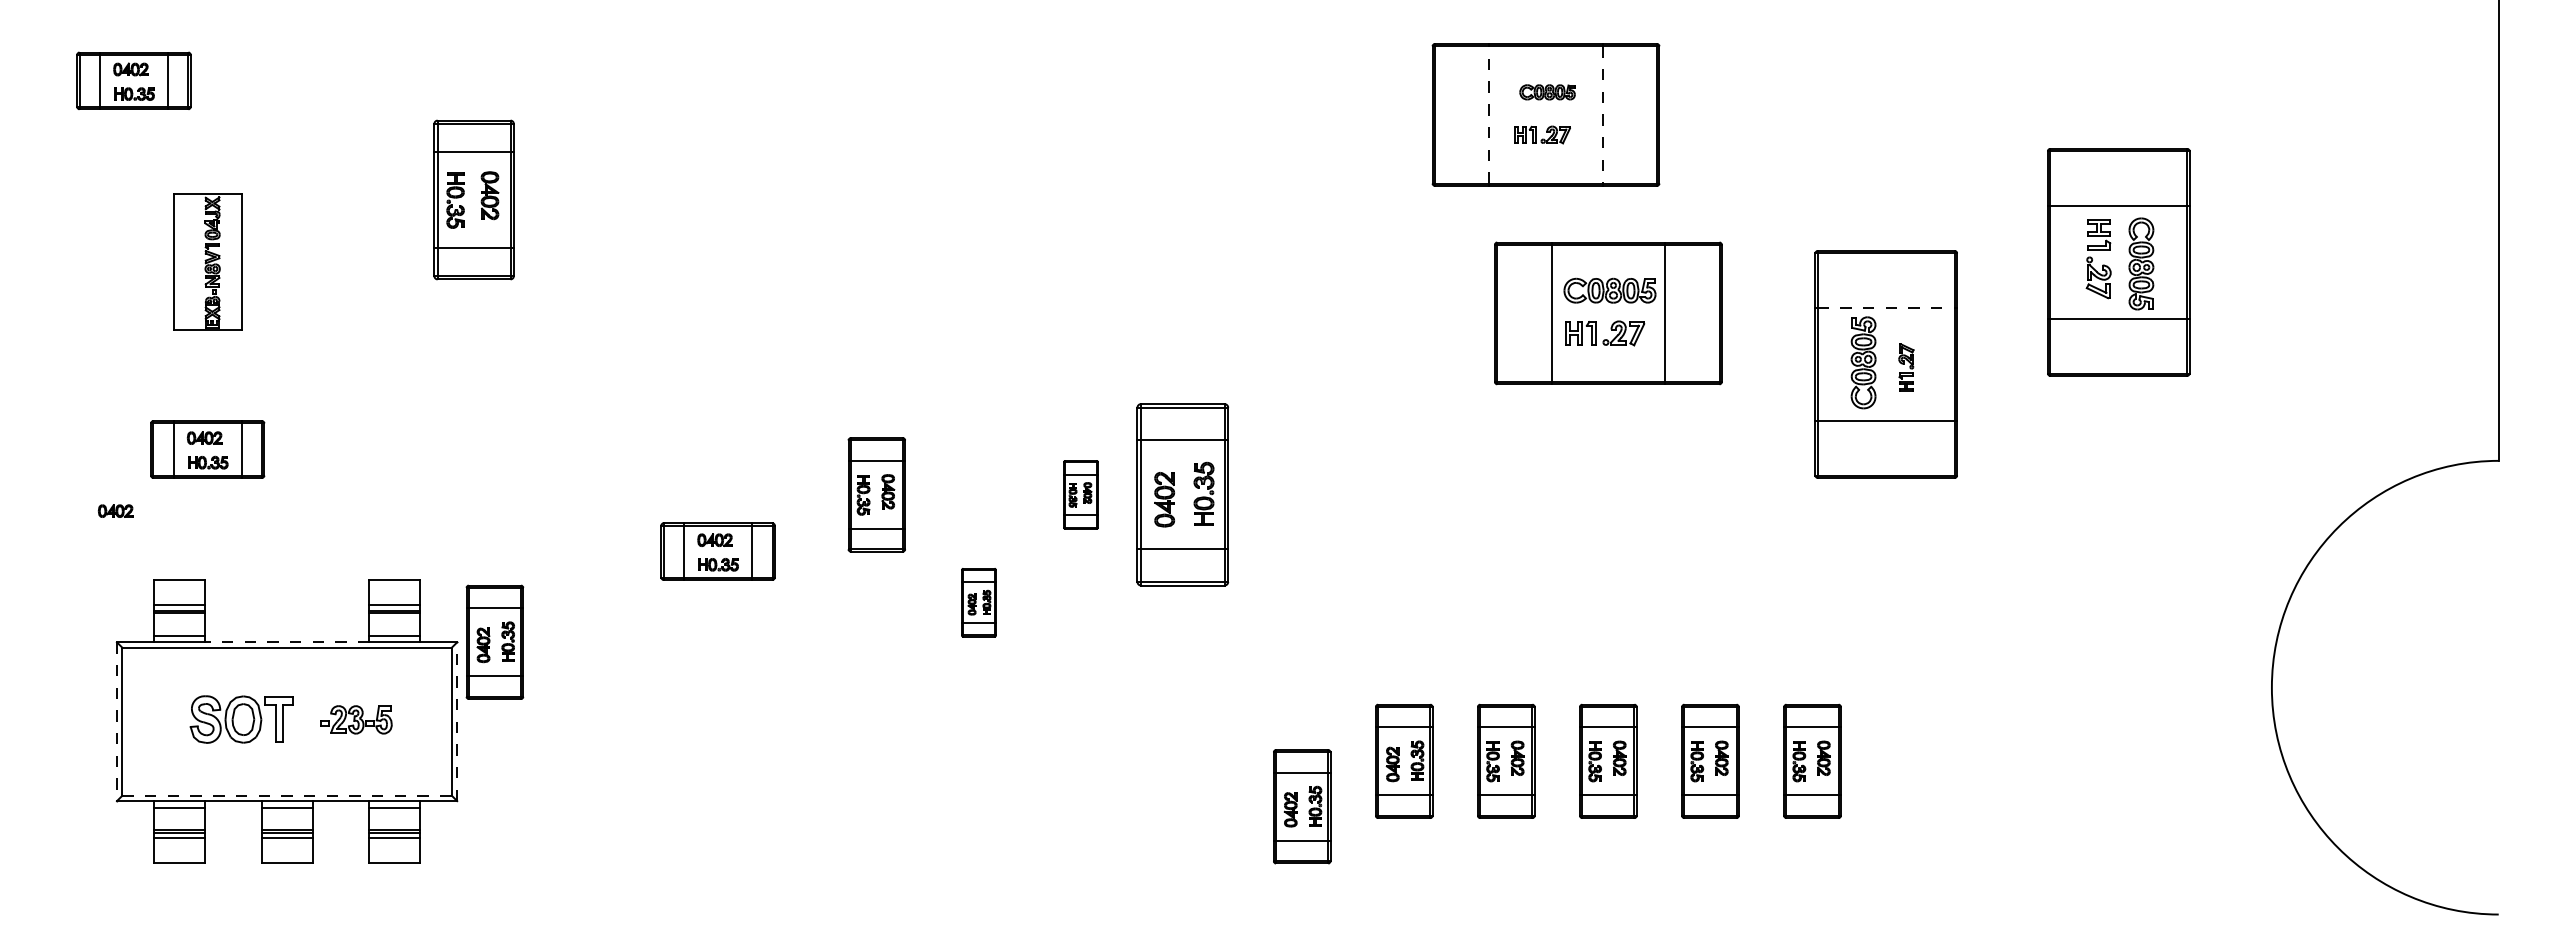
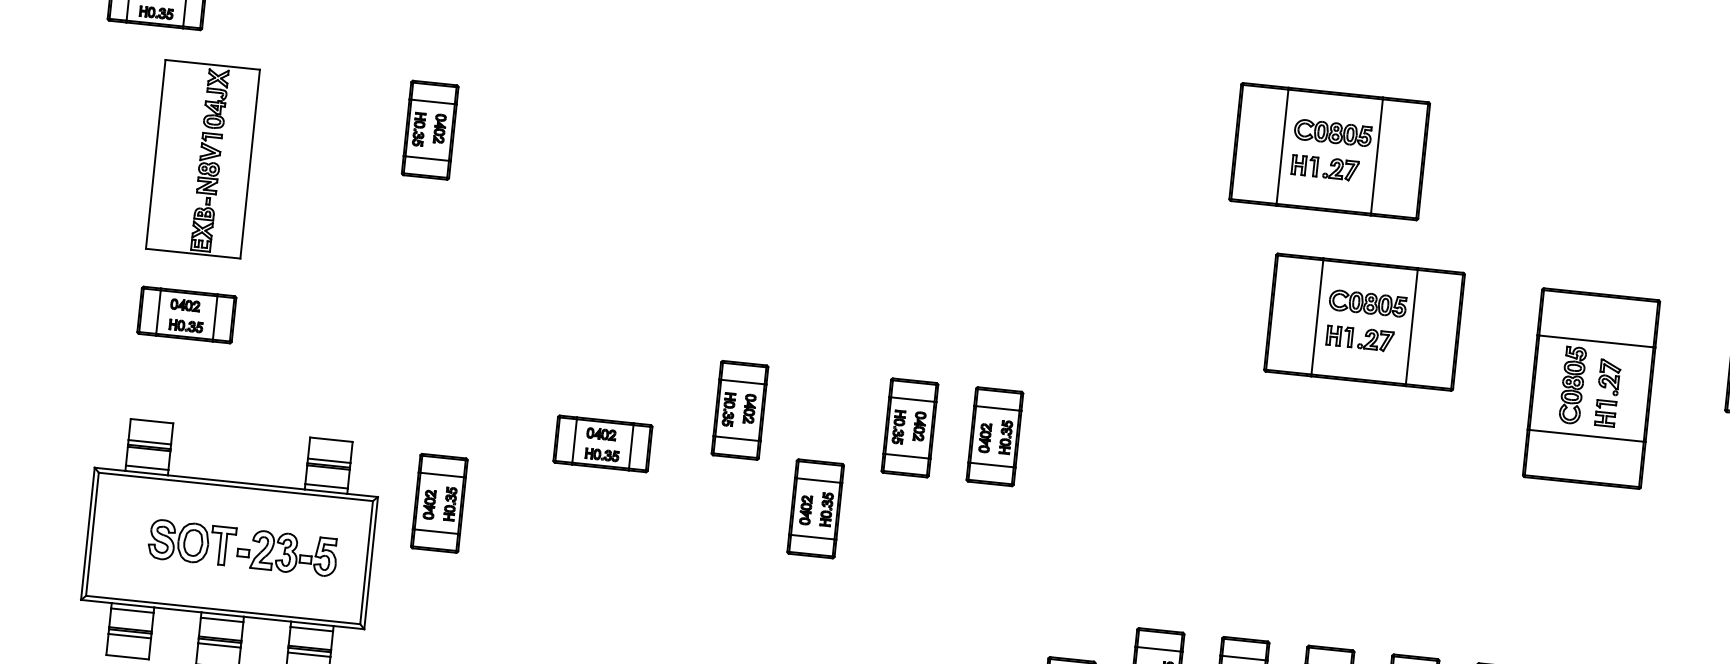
part: (1547, 92) -> (1332, 133), size x1.67
line: (1489, 114) -> (1282, 146), dashed -> solid
line: (1602, 114) -> (1376, 156), dashed -> solid
part: (1542, 134) -> (1325, 167), size x1.43
part: (474, 199) -> (430, 129), size x0.71
part: (207, 262) -> (202, 159), size x1.67
line: (1886, 307) -> (1596, 341), dashed -> solid
part: (1906, 367) -> (1608, 392), size x1.67
part: (1080, 494) -> (909, 427), size x1.67
part: (1183, 494) -> (995, 436), size x0.62
part: (115, 510) -> (104, 357), removed
part: (978, 602) -> (815, 508), size x1.67
part: (494, 641) -> (439, 502), moved
line: (286, 642) -> (235, 482), dashed -> solid
part: (356, 719) -> (287, 552), size x1.67
line: (457, 721) -> (371, 562), dashed -> solid
line: (116, 722) -> (87, 534), dashed -> solid
line: (287, 795) -> (223, 609), dashed -> solid

